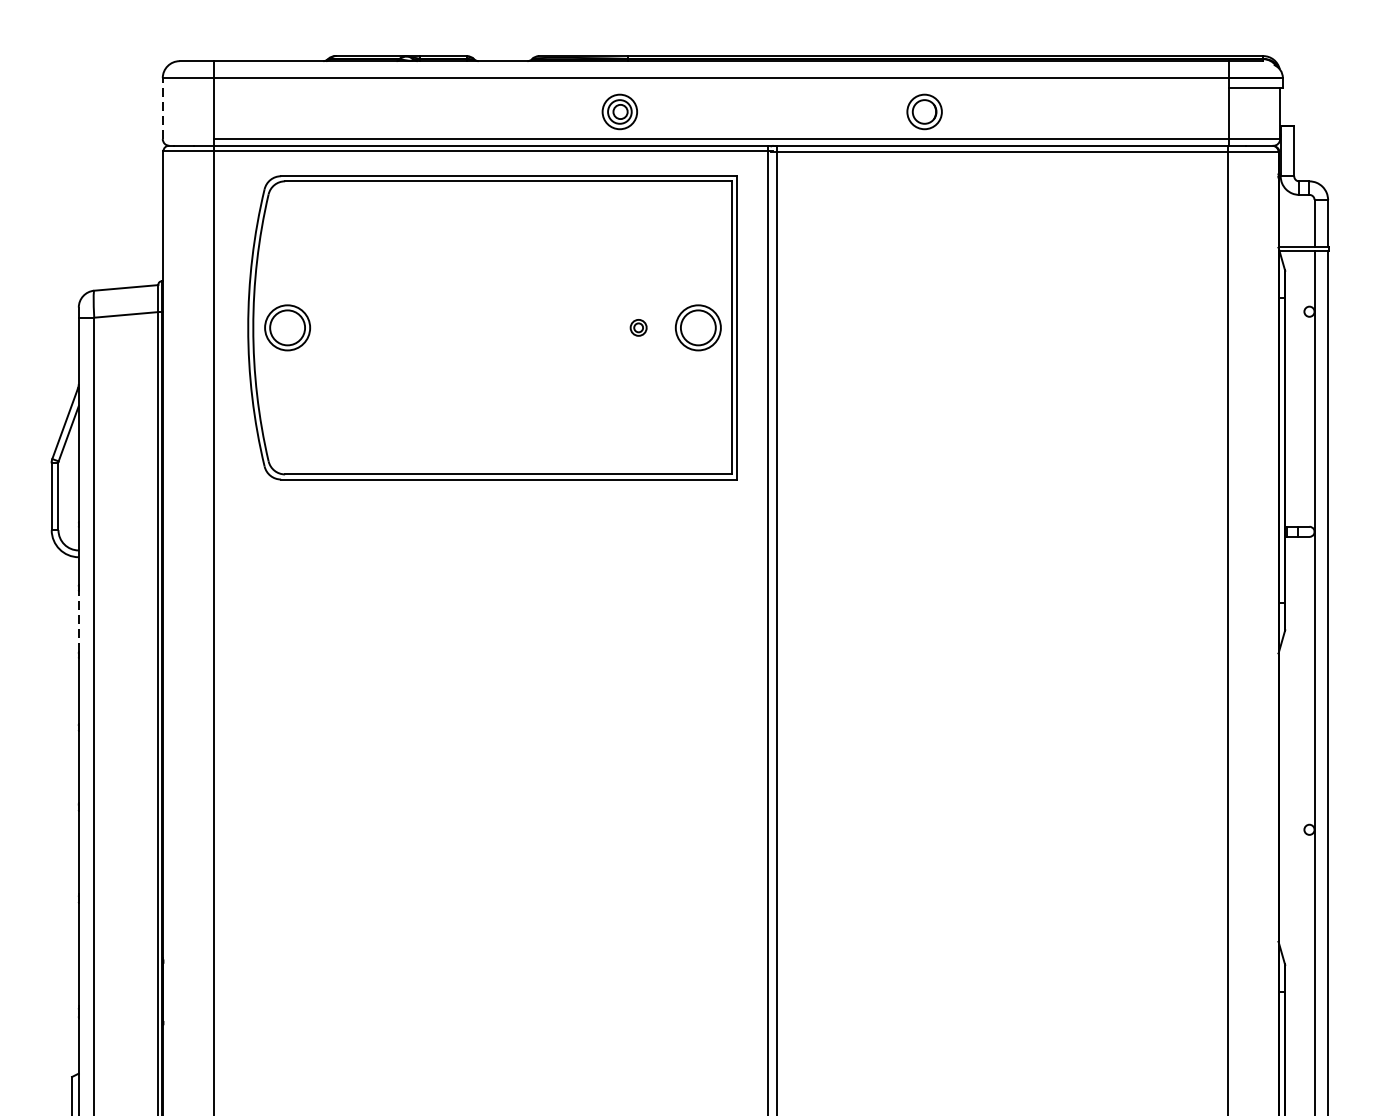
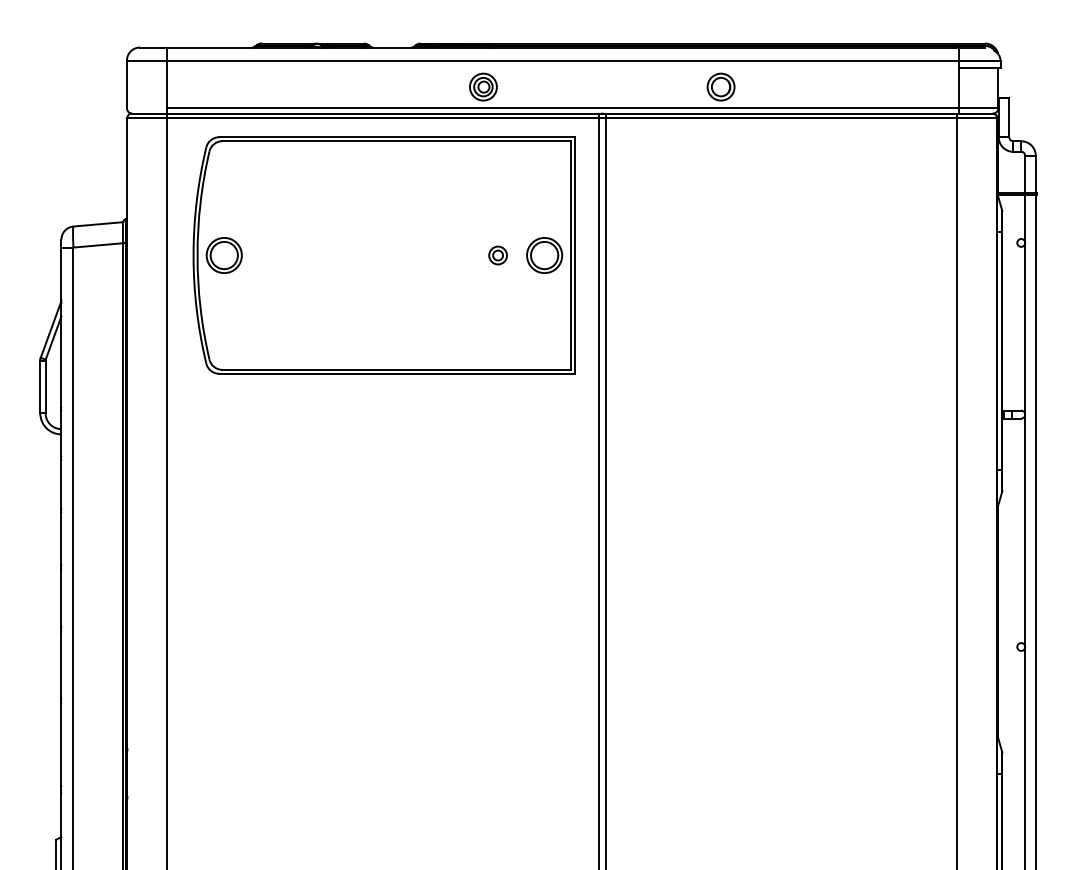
line: (162, 108) -> (126, 84), dashed -> solid
part: (637, 327) -> (497, 255), size x1.43
line: (78, 620) -> (61, 483), dashed -> solid

